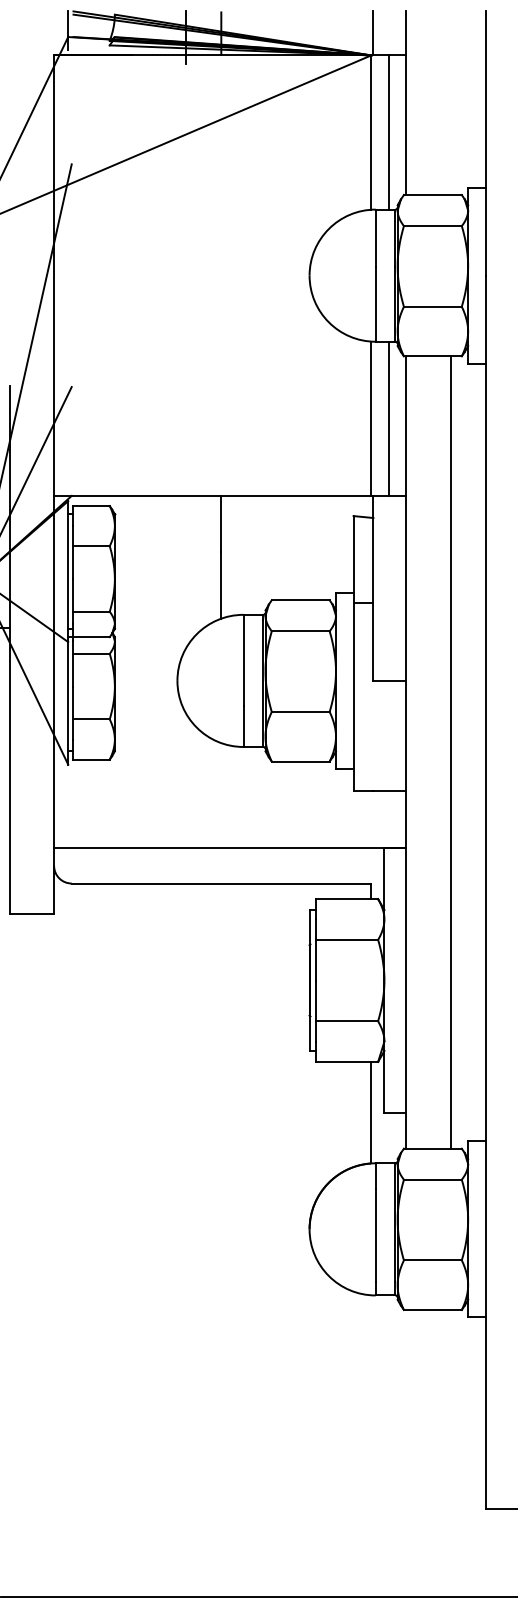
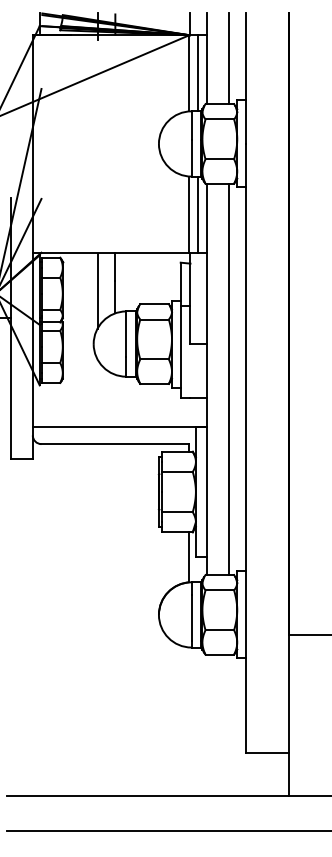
line: (450, 102) -> (228, 58), added
line: (187, 574) -> (98, 291), added

